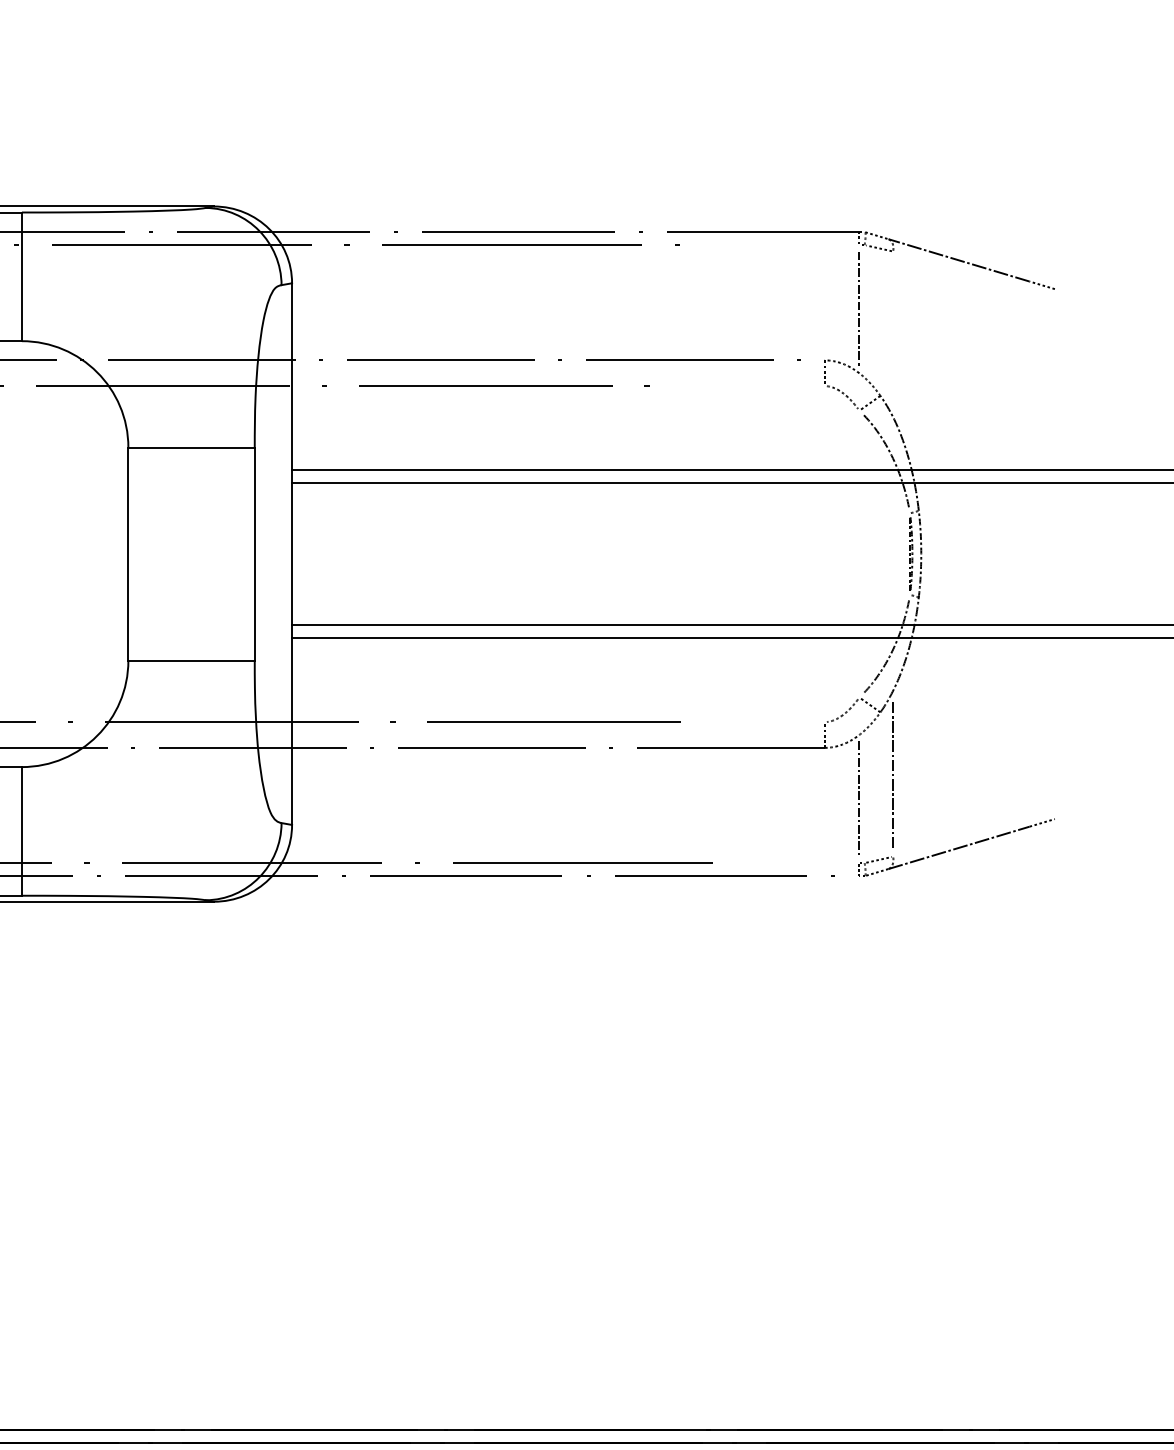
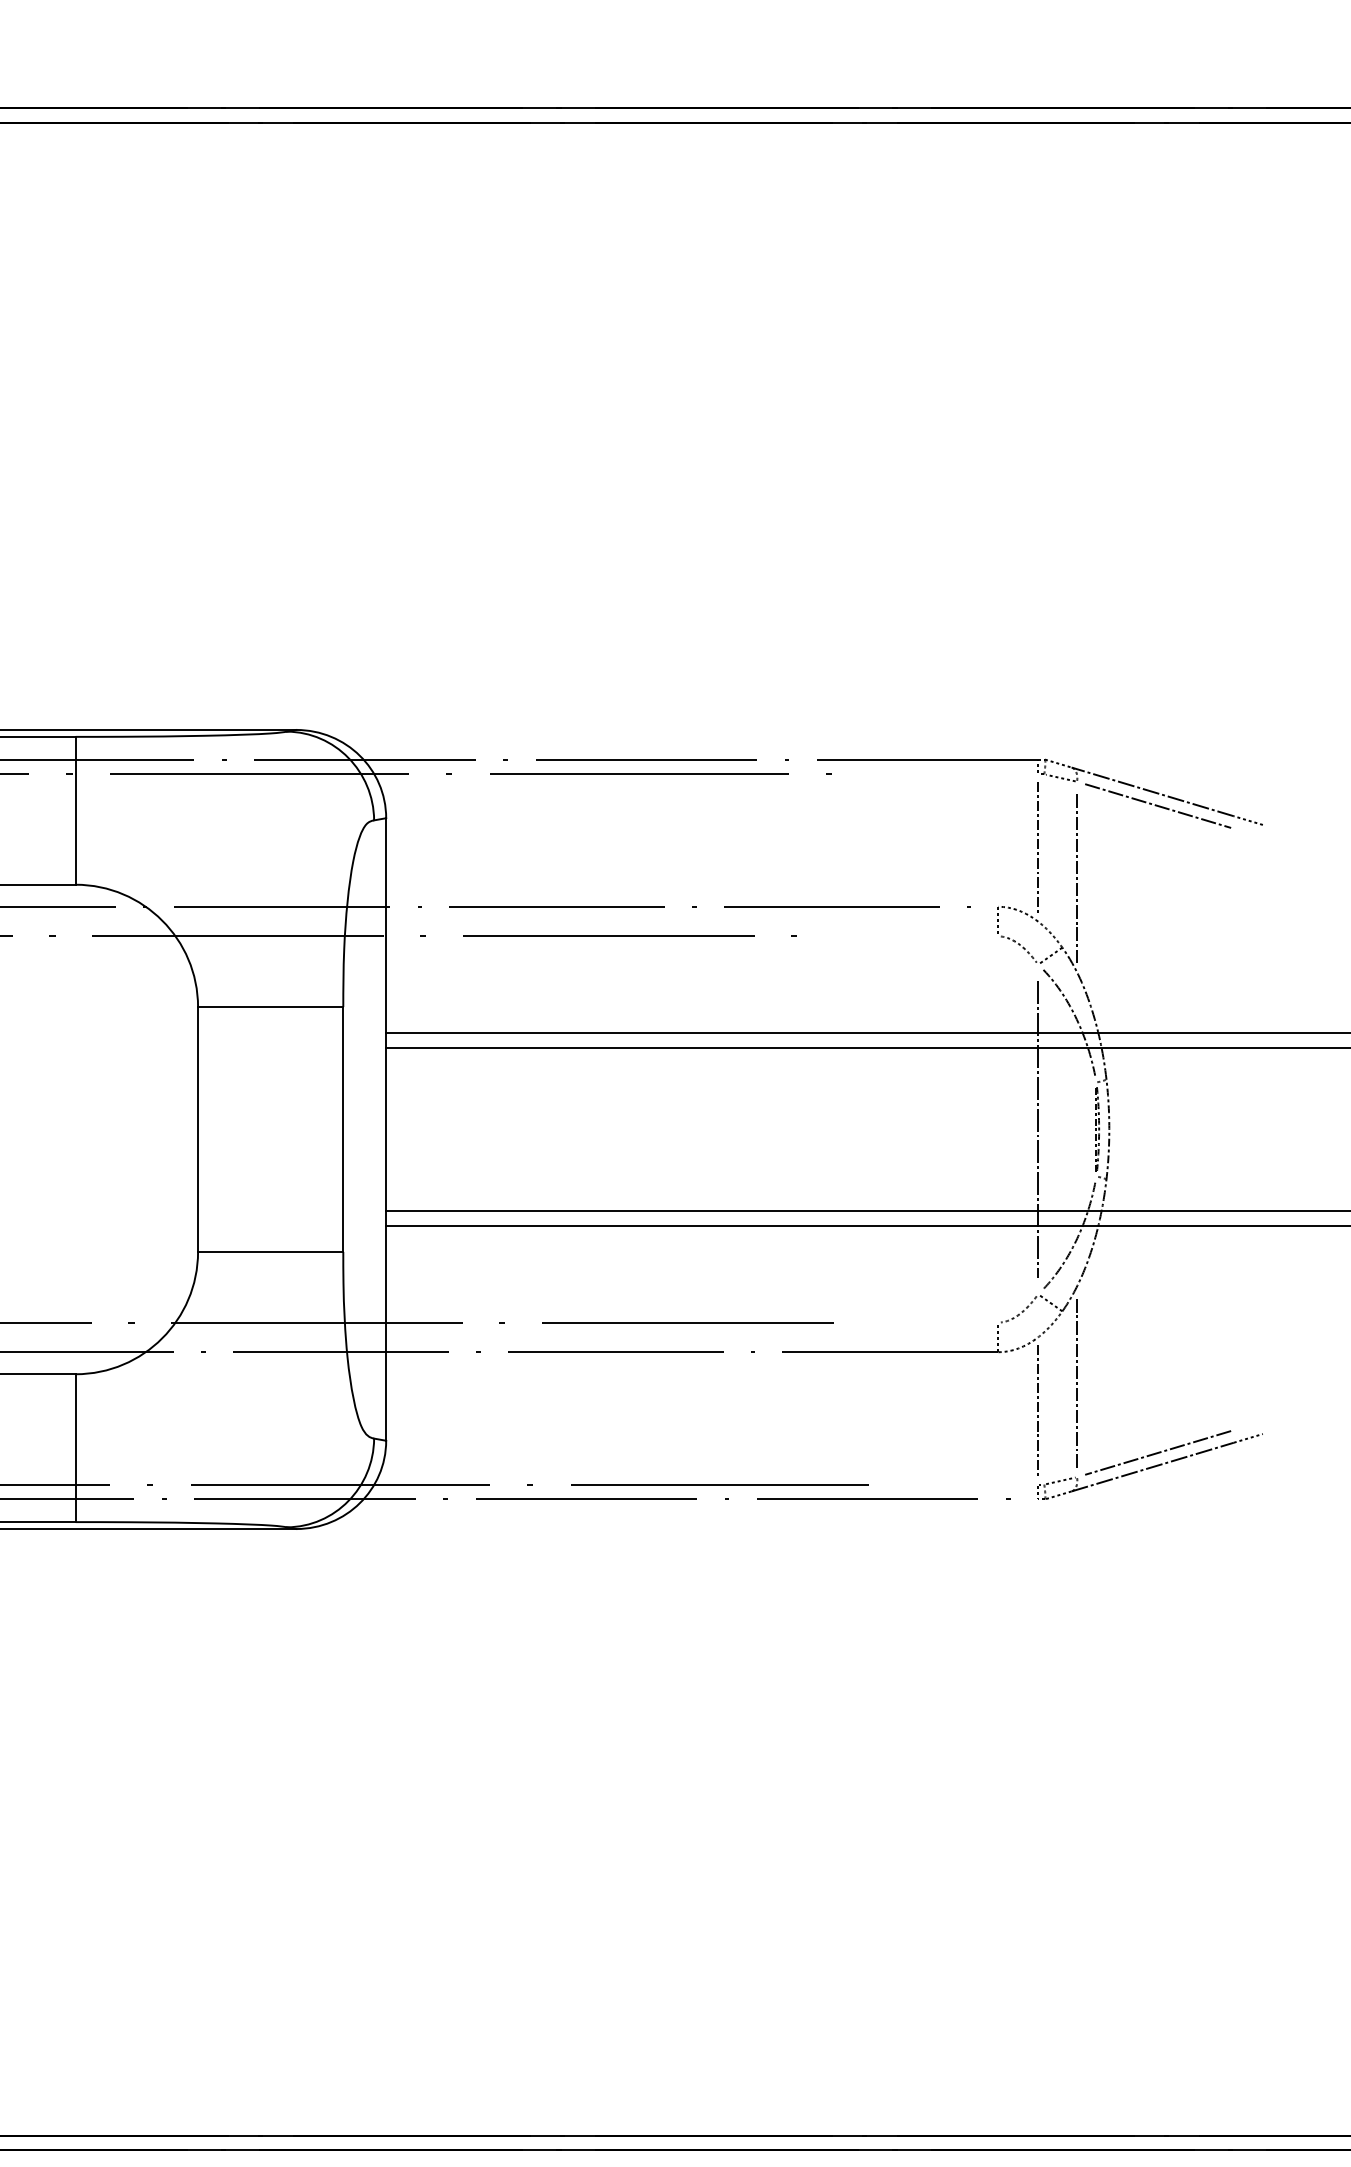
line: (964, 272) -> (1158, 805), added
line: (893, 333) -> (1077, 876), added
line: (859, 554) -> (1038, 1129), added
line: (964, 835) -> (1158, 1452), added

